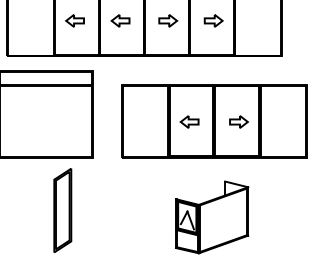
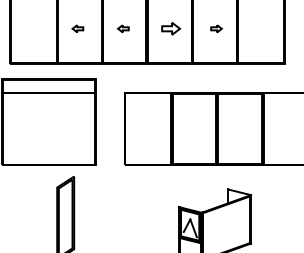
part: (74, 20) -> (77, 28), size x0.6
part: (120, 20) -> (123, 28), size x0.6
part: (213, 20) -> (216, 28), size x0.6
part: (189, 121) -> (192, 129), removed
part: (238, 121) -> (241, 129), removed

